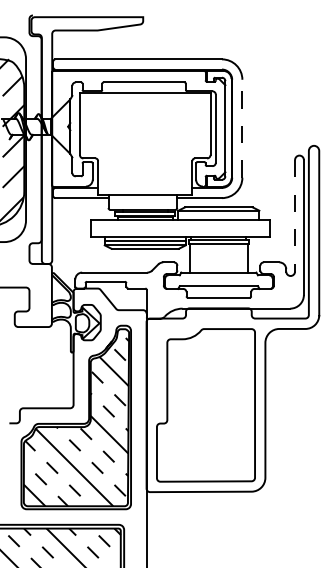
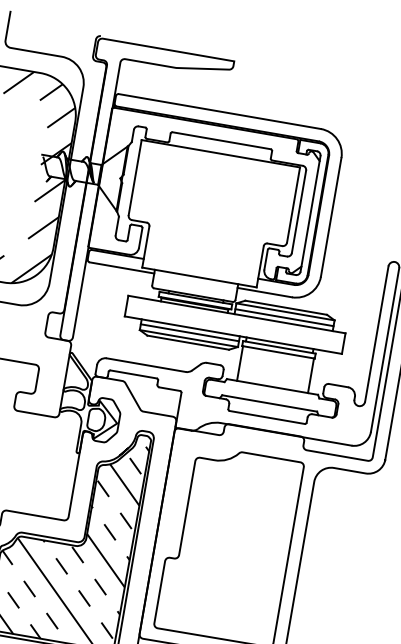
line: (242, 128) -> (331, 217), dashed -> solid
line: (218, 215) -> (284, 317), added
line: (295, 215) -> (377, 333), dashed -> solid

